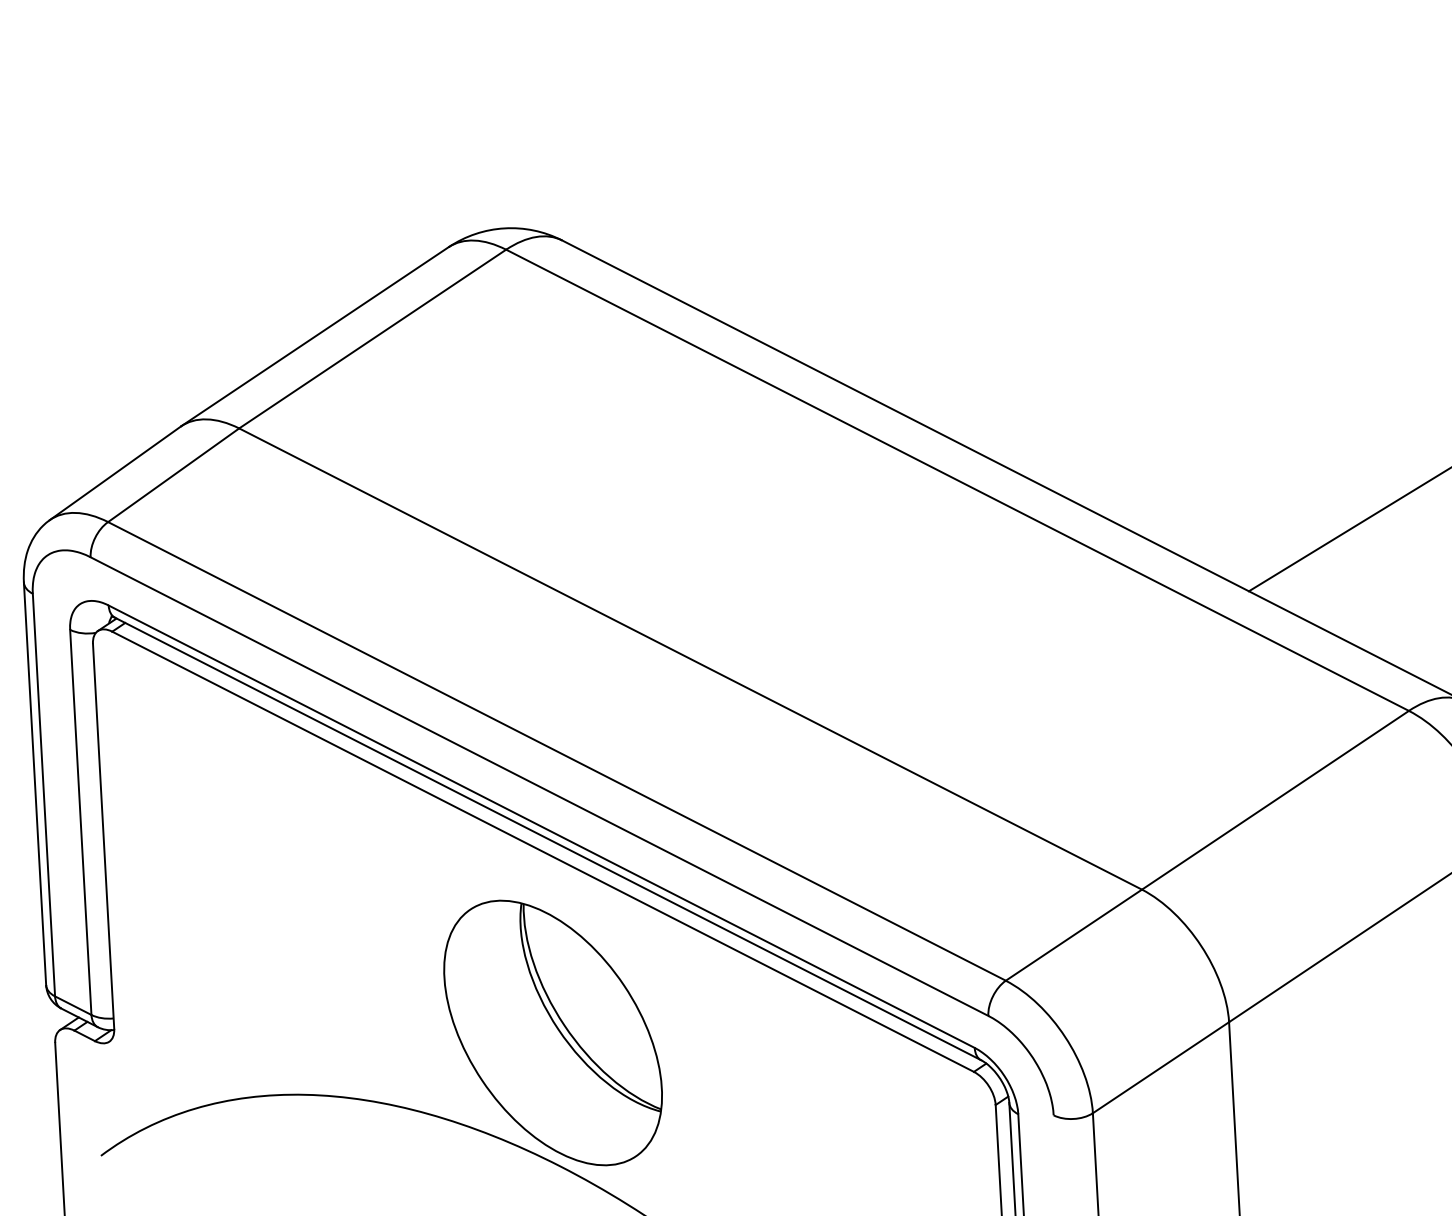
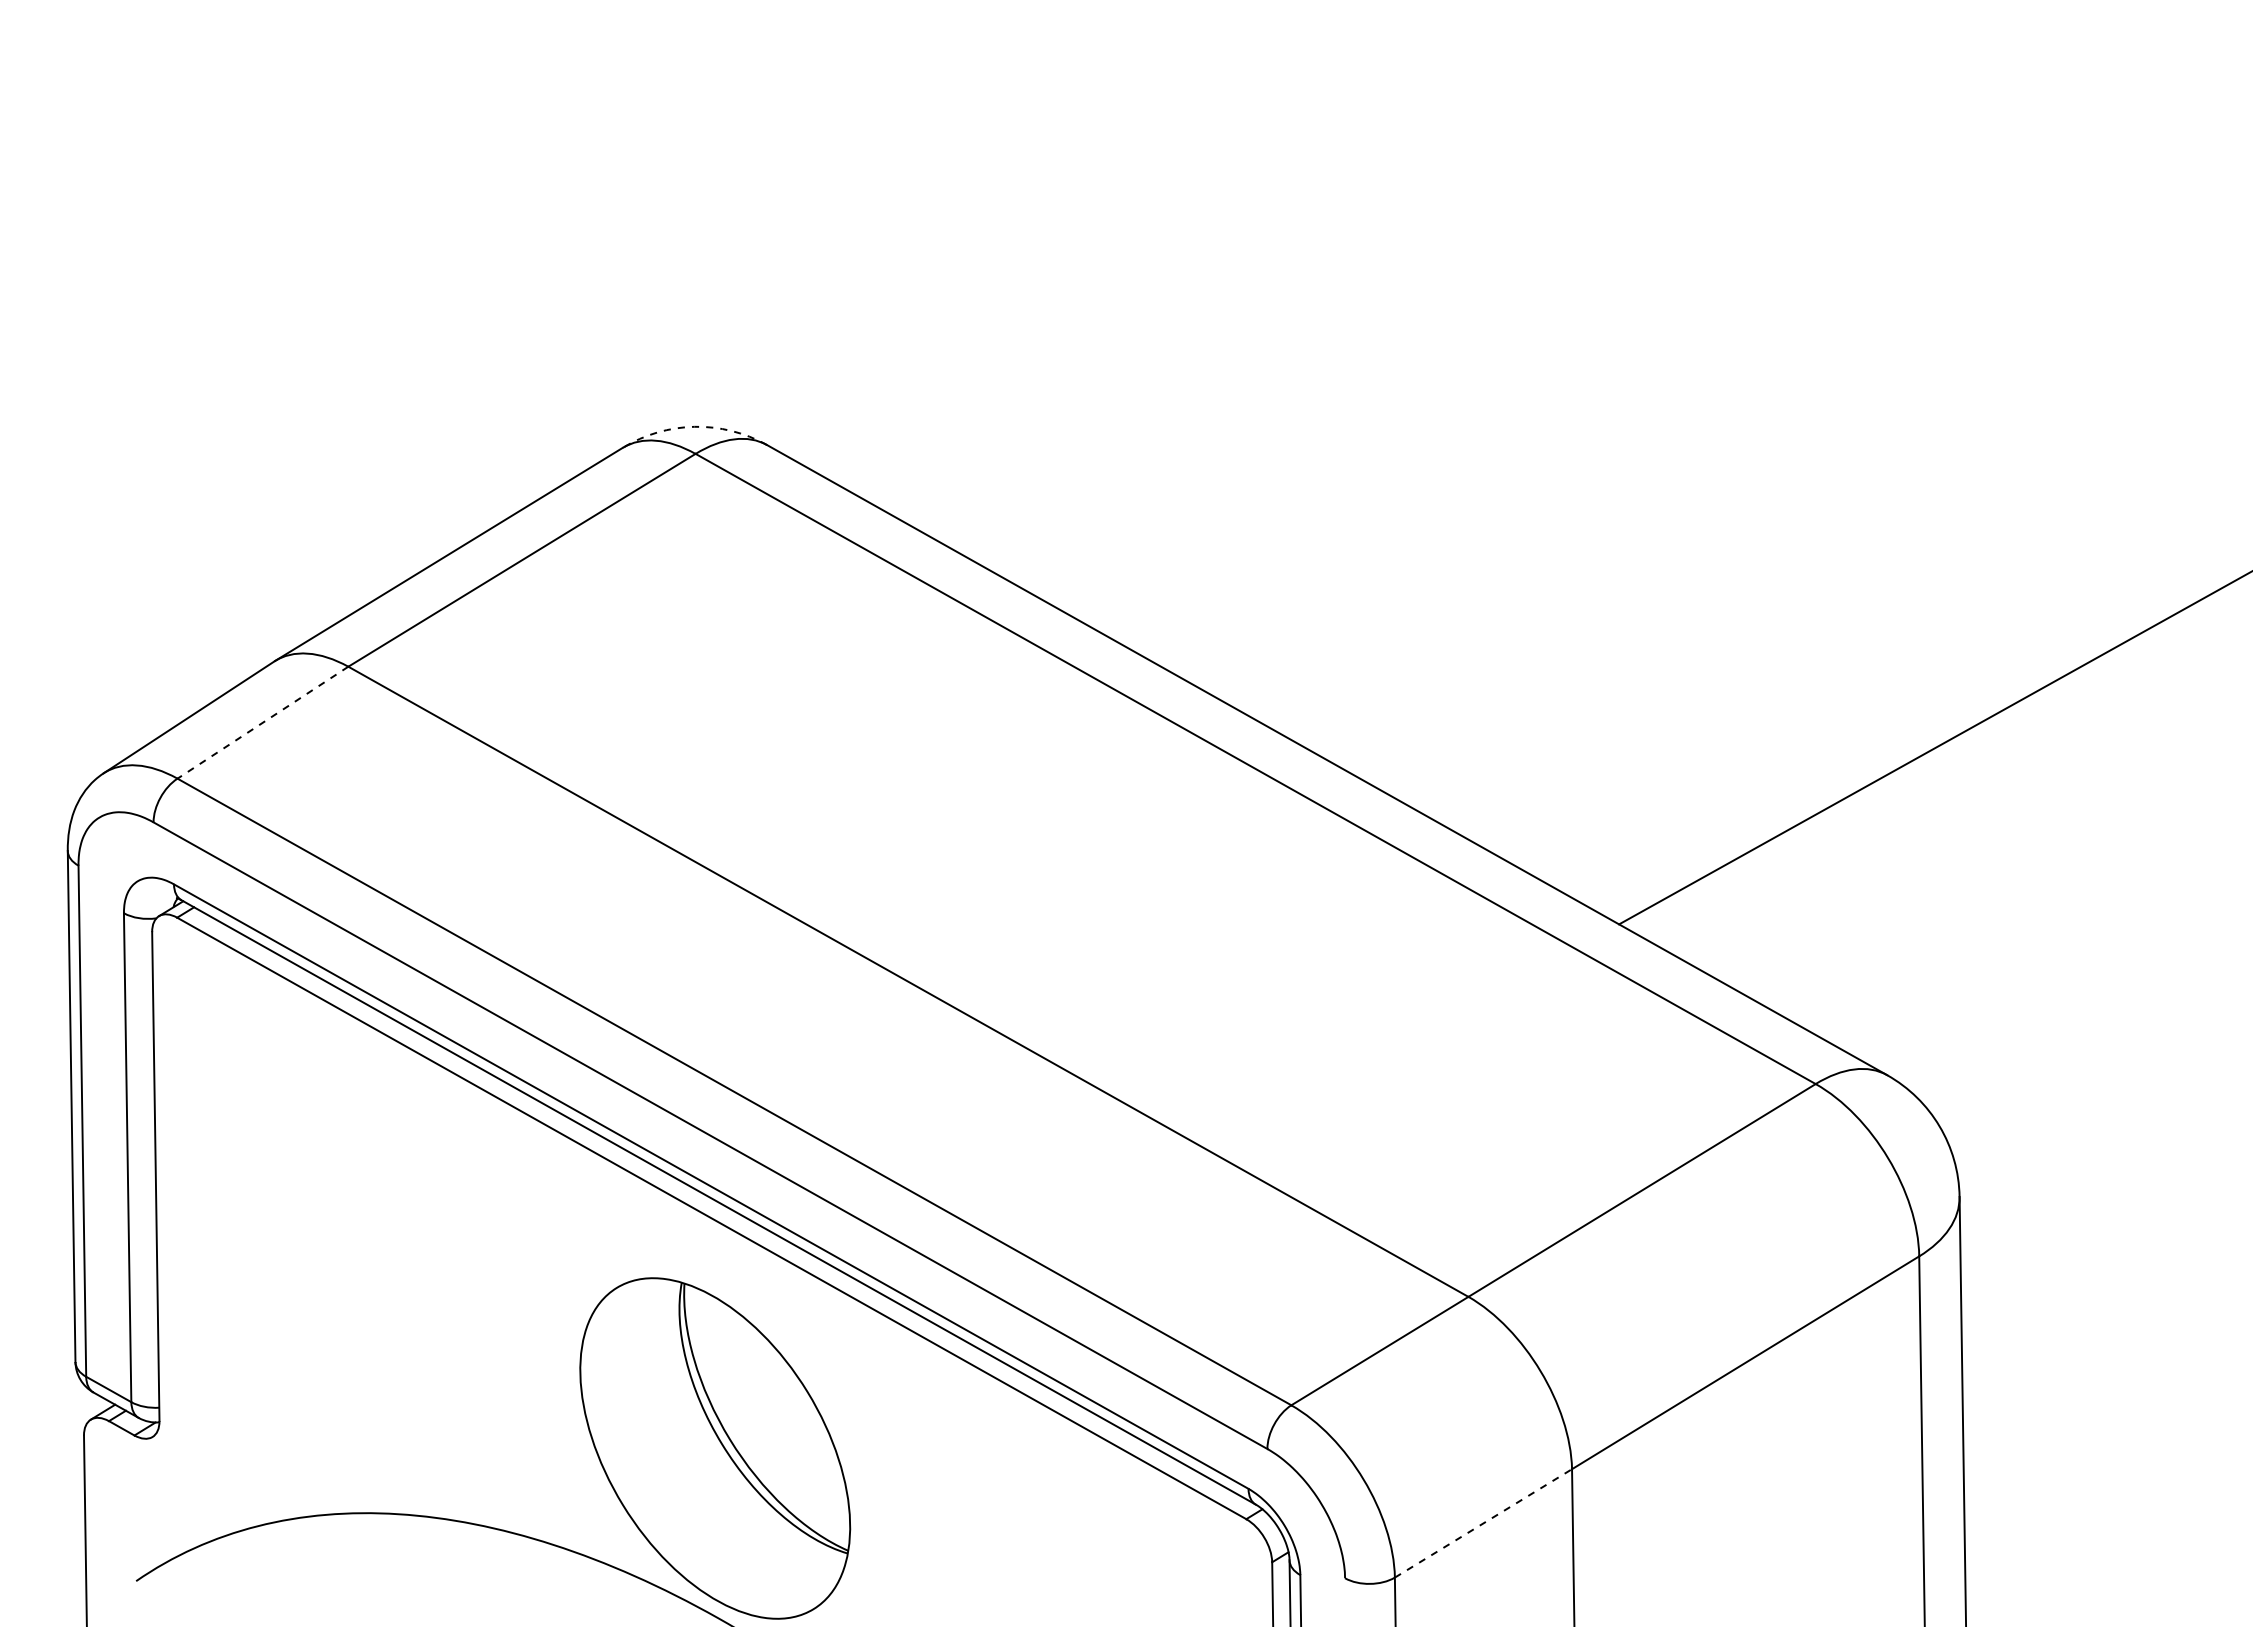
arc: (504, 228) -> (694, 426), solid -> dashed
line: (173, 475) -> (262, 722), solid -> dashed
line: (1161, 1067) -> (1483, 1523), solid -> dashed

